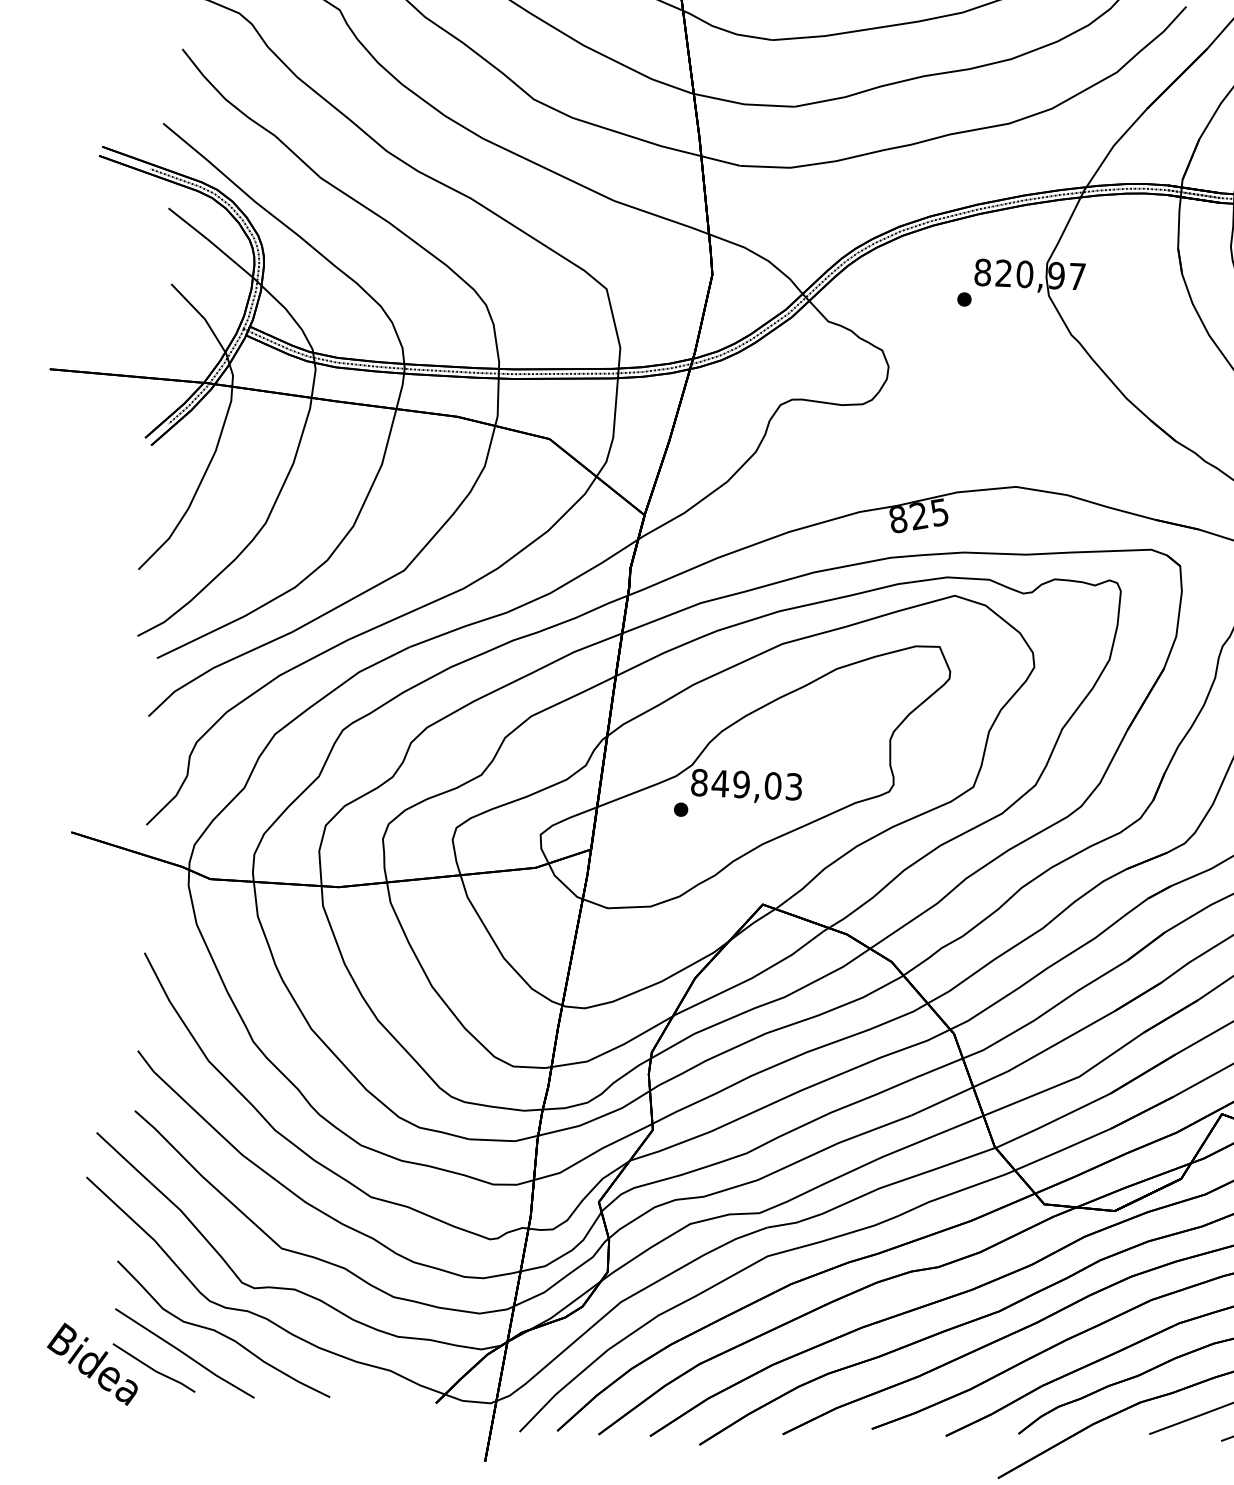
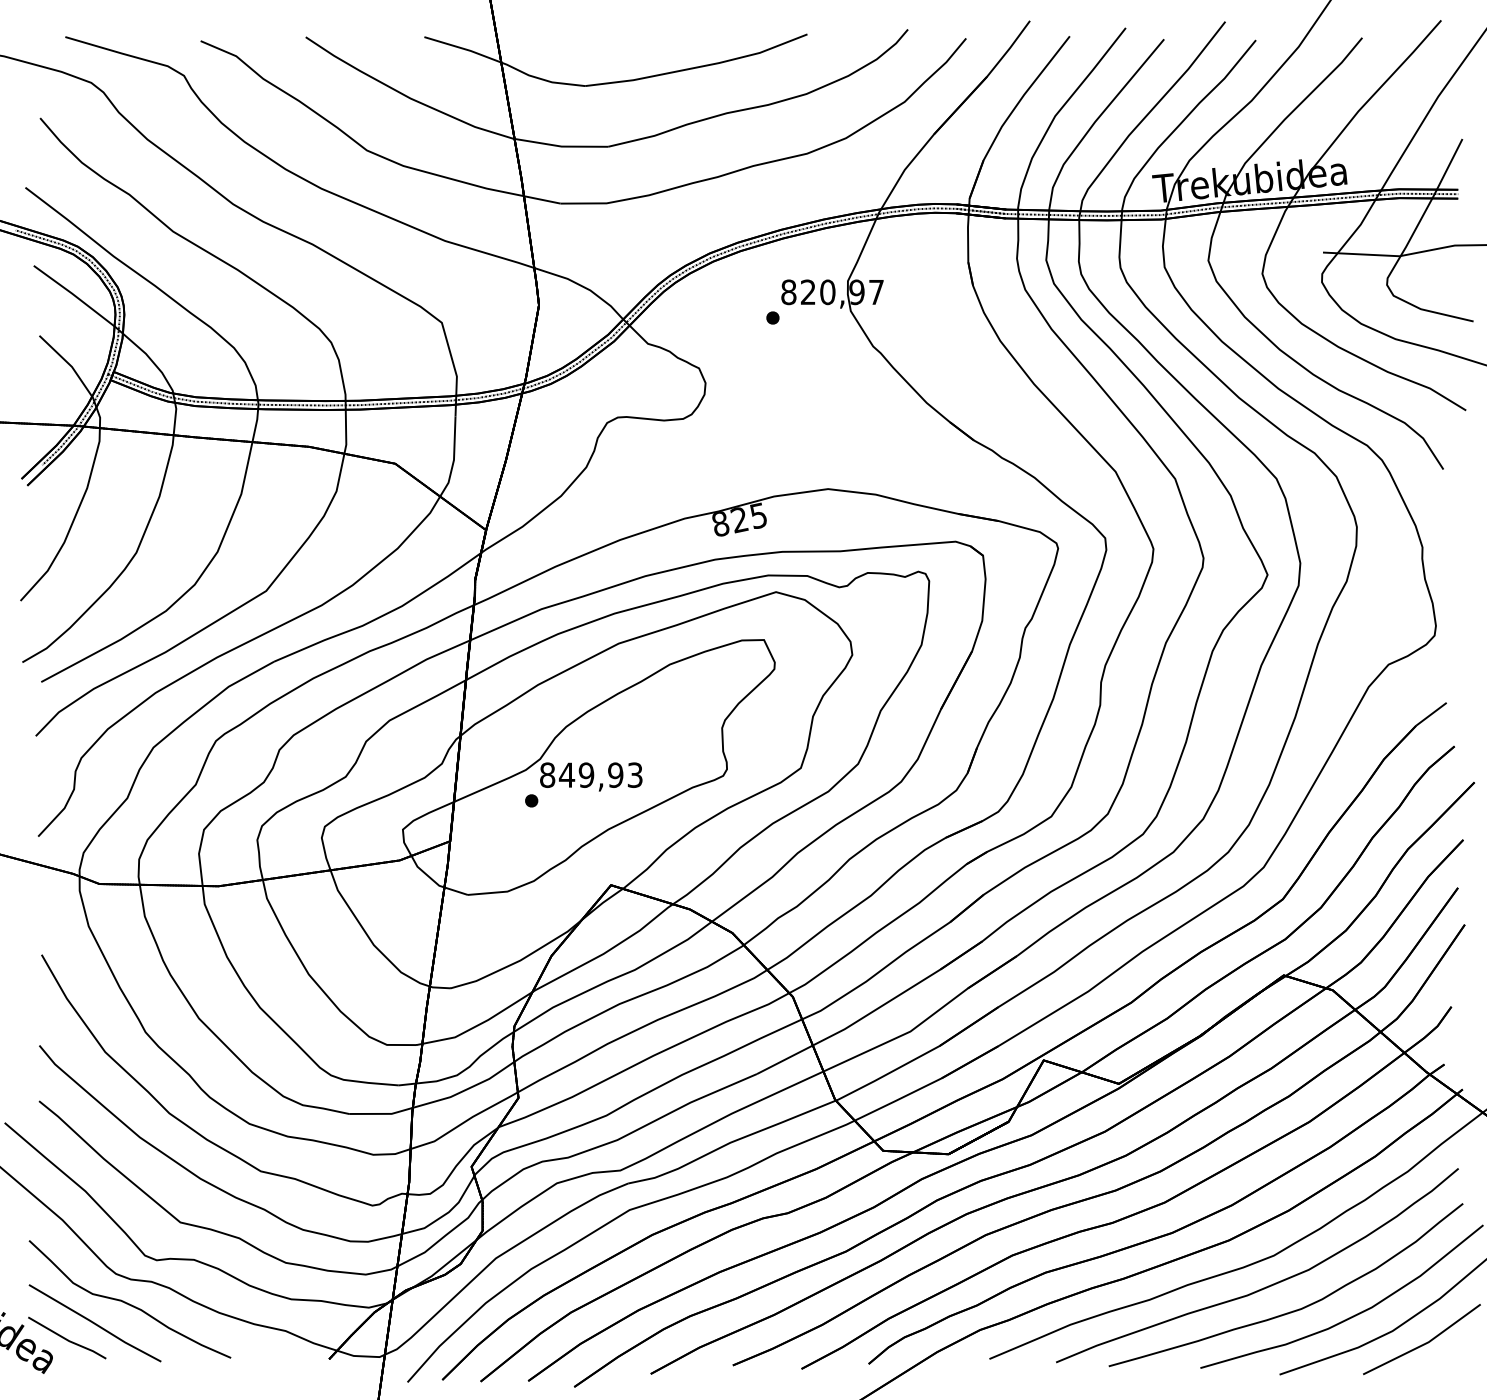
text: (772, 785) -> (615, 774), 849,03 -> 849,93

